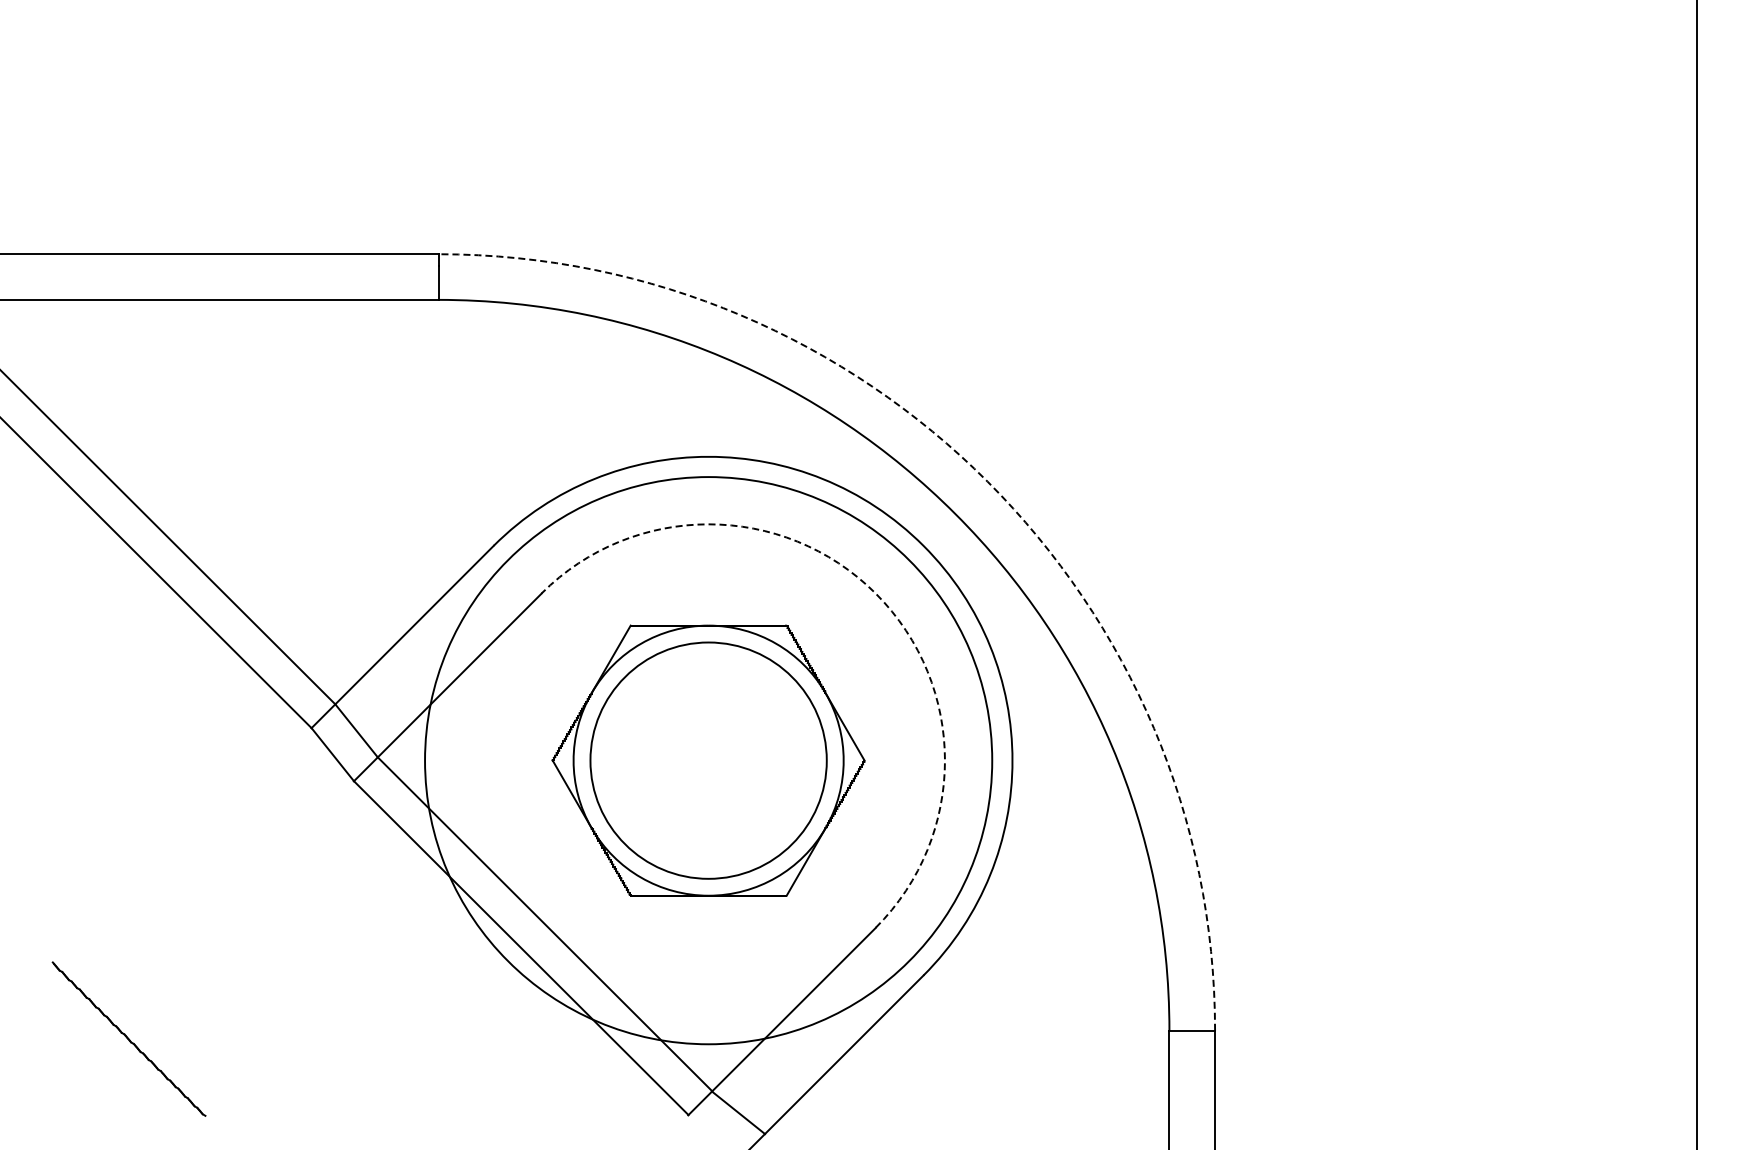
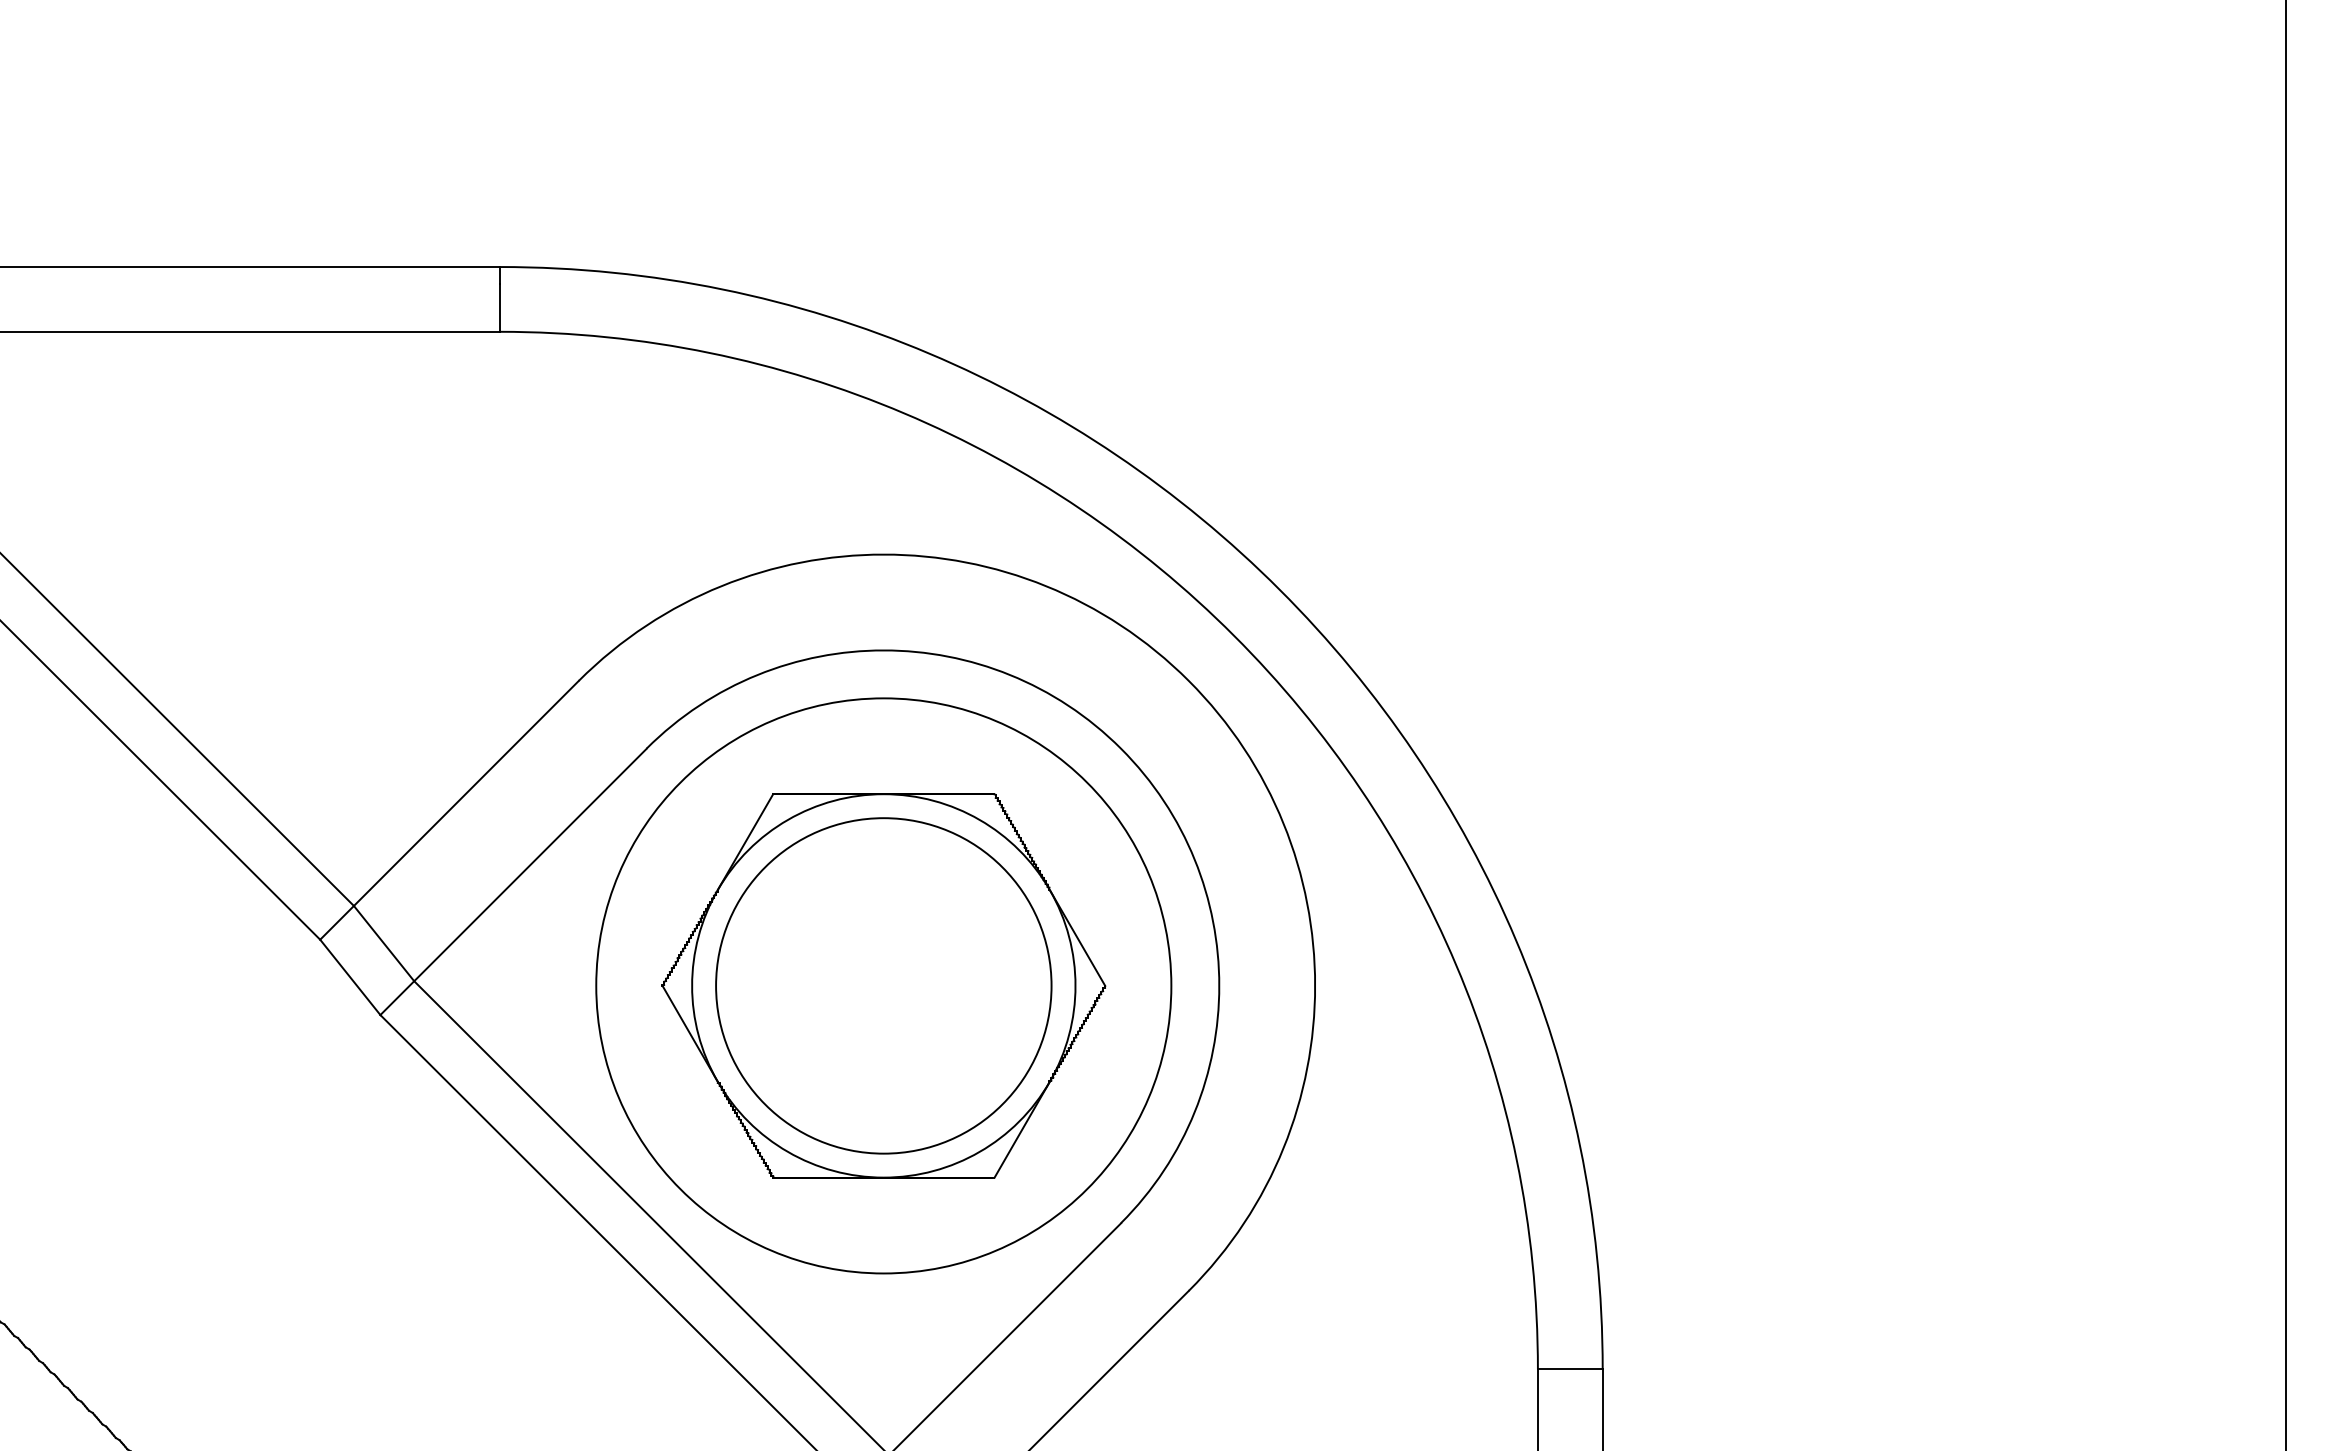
arc: (987, 481) -> (1279, 589), dashed -> solid
arc: (875, 593) -> (1120, 748), dashed -> solid
circle: (708, 760) -> (883, 985), size x0.71

